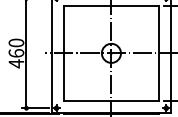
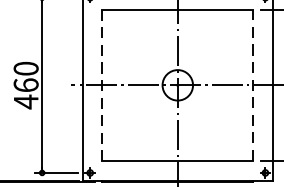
line: (158, 52) -> (252, 83), solid -> dashed
line: (64, 53) -> (102, 85), solid -> dashed

